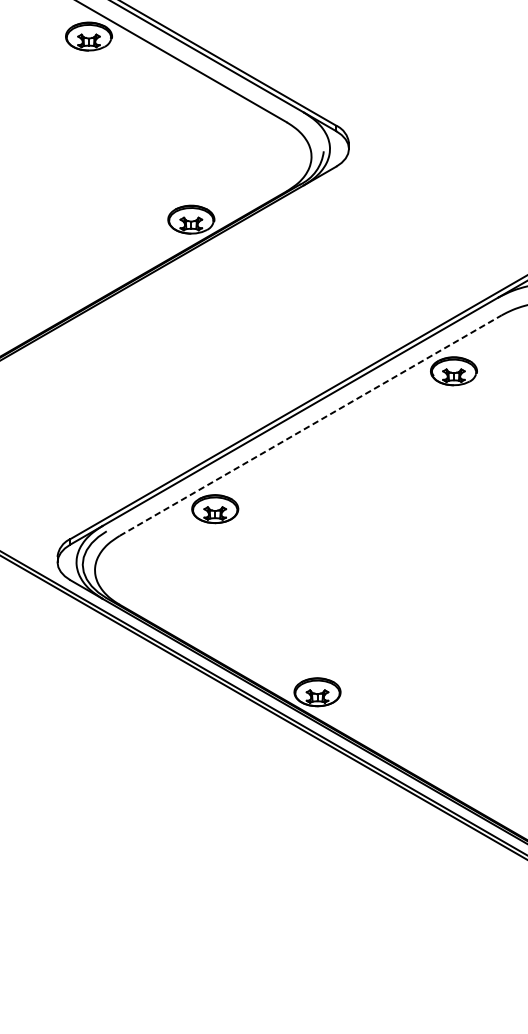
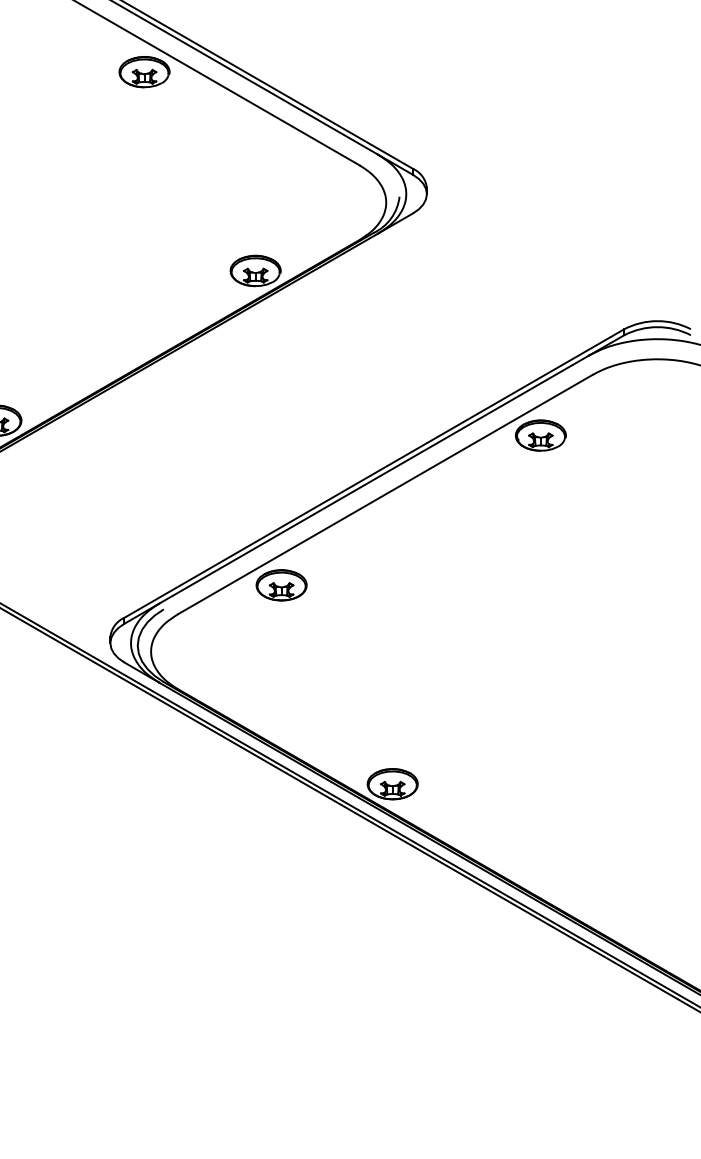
line: (310, 425) -> (385, 494), dashed -> solid

